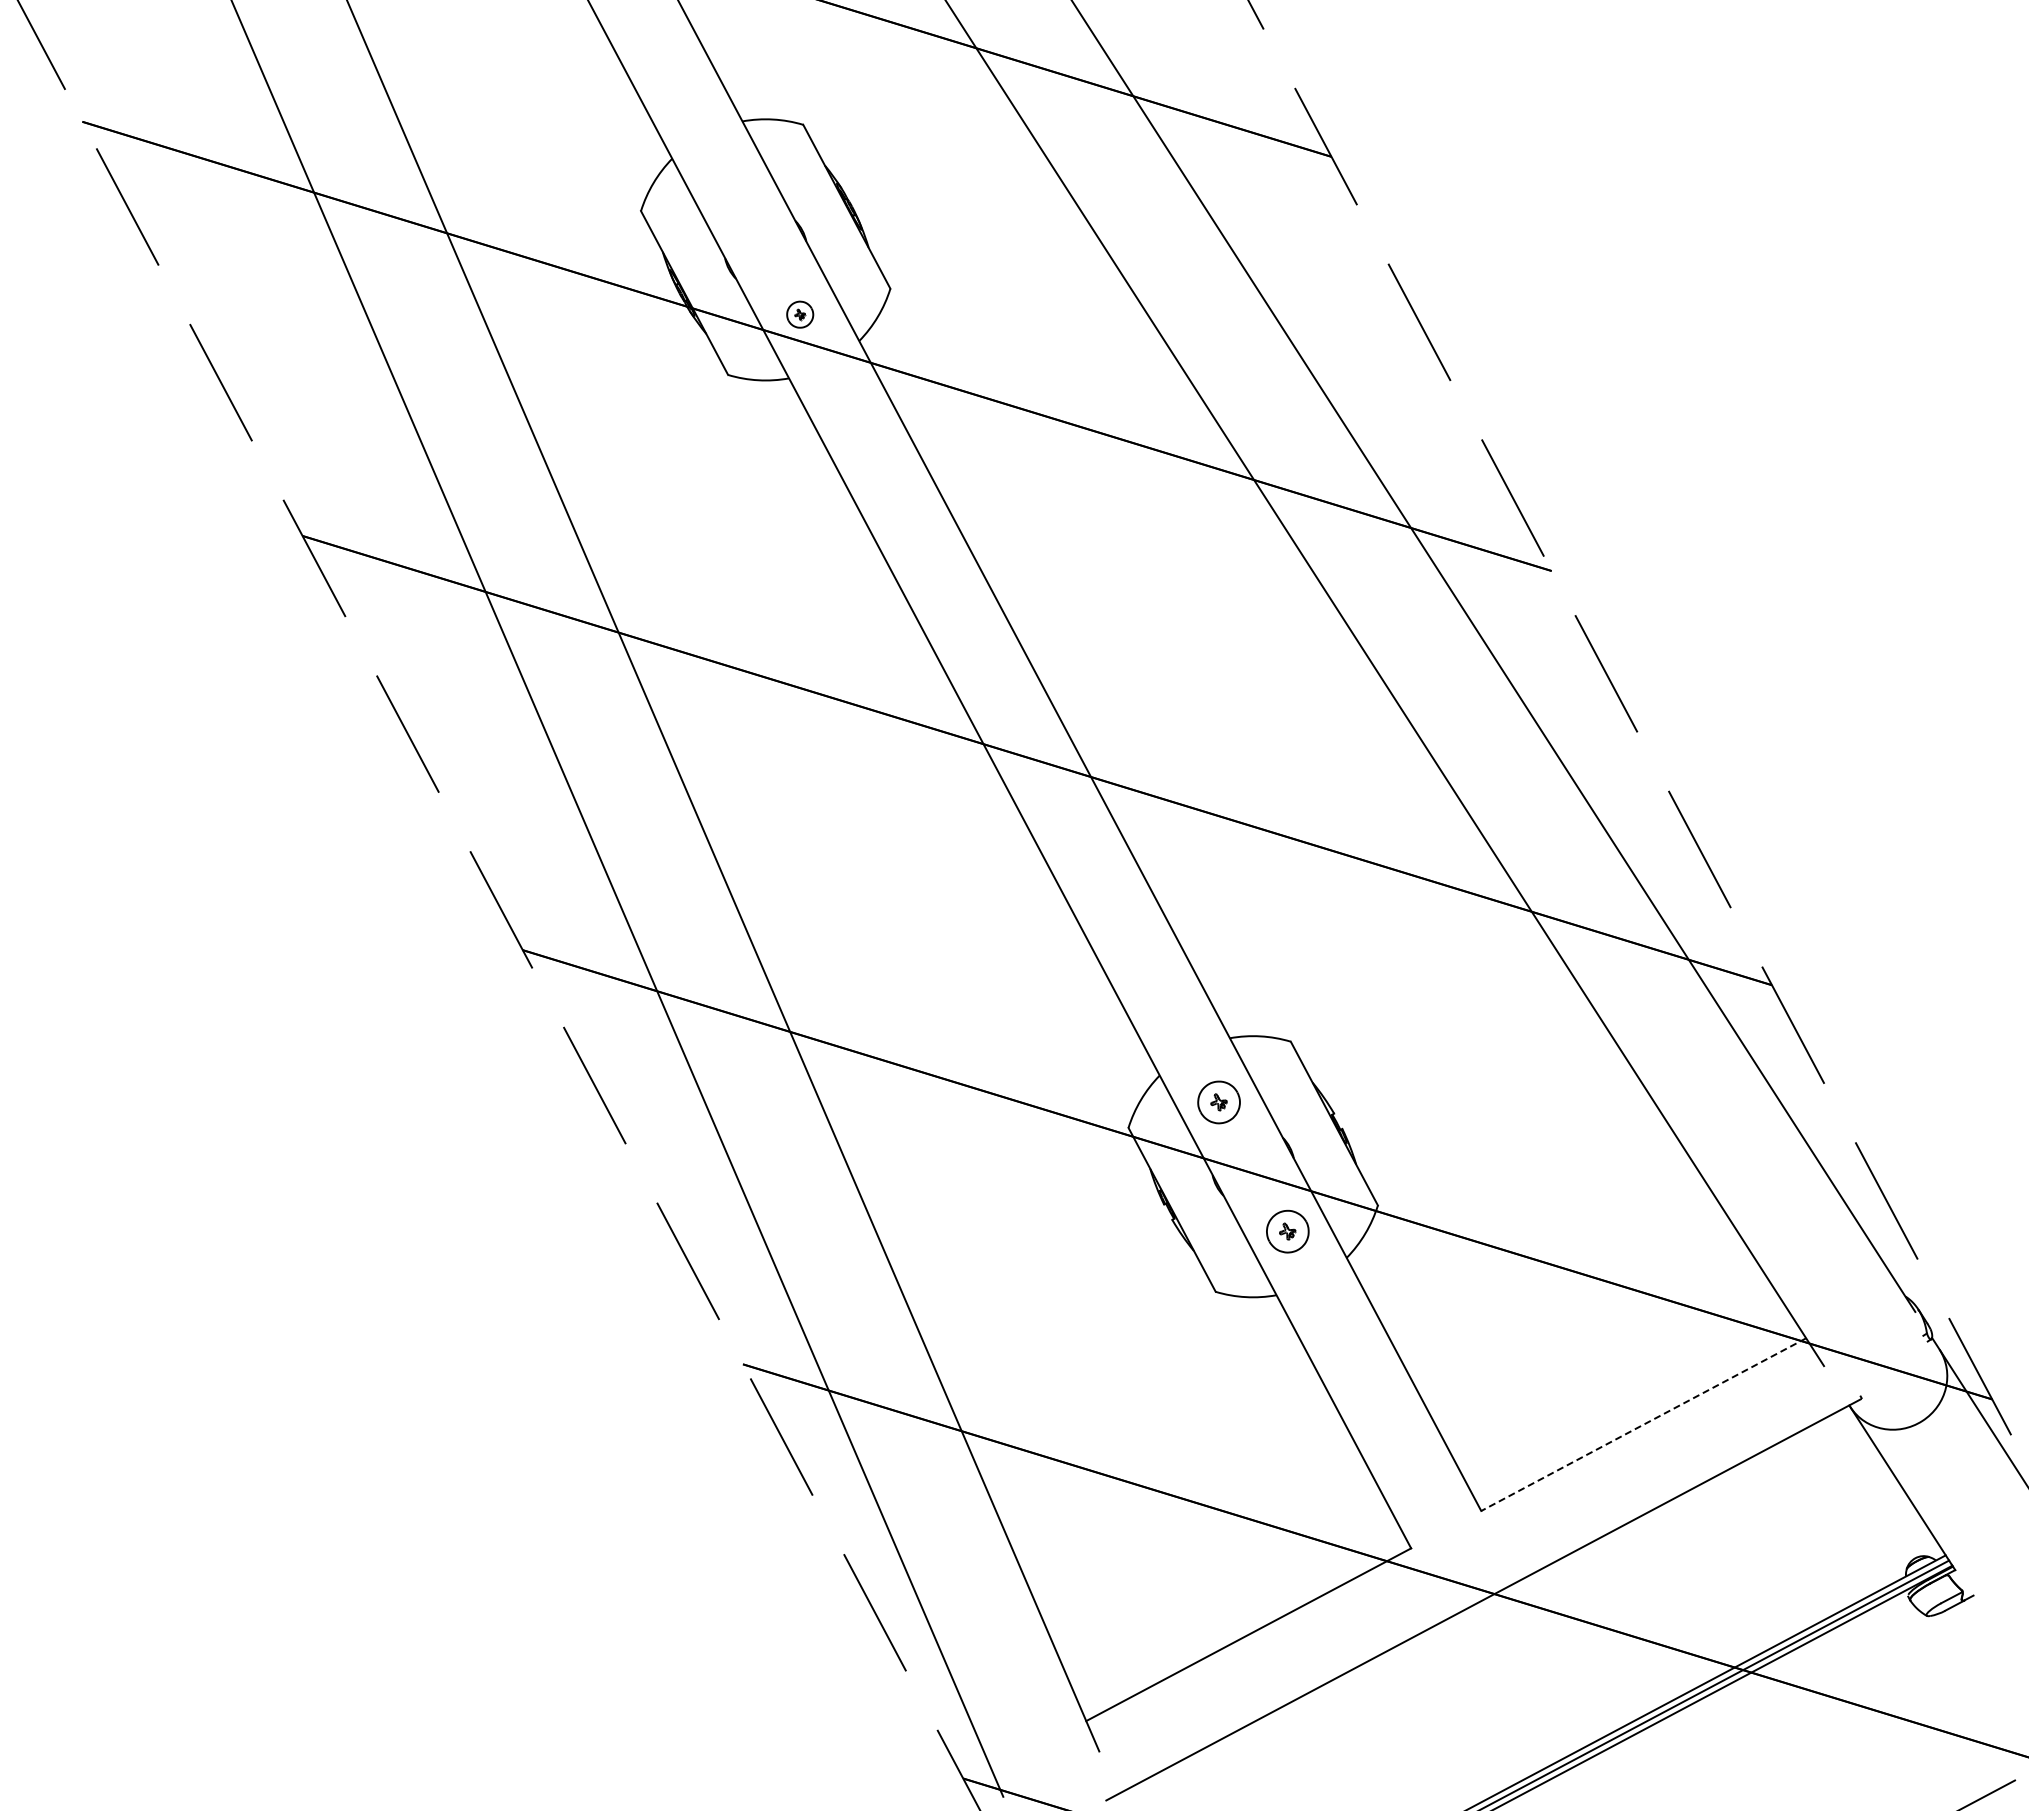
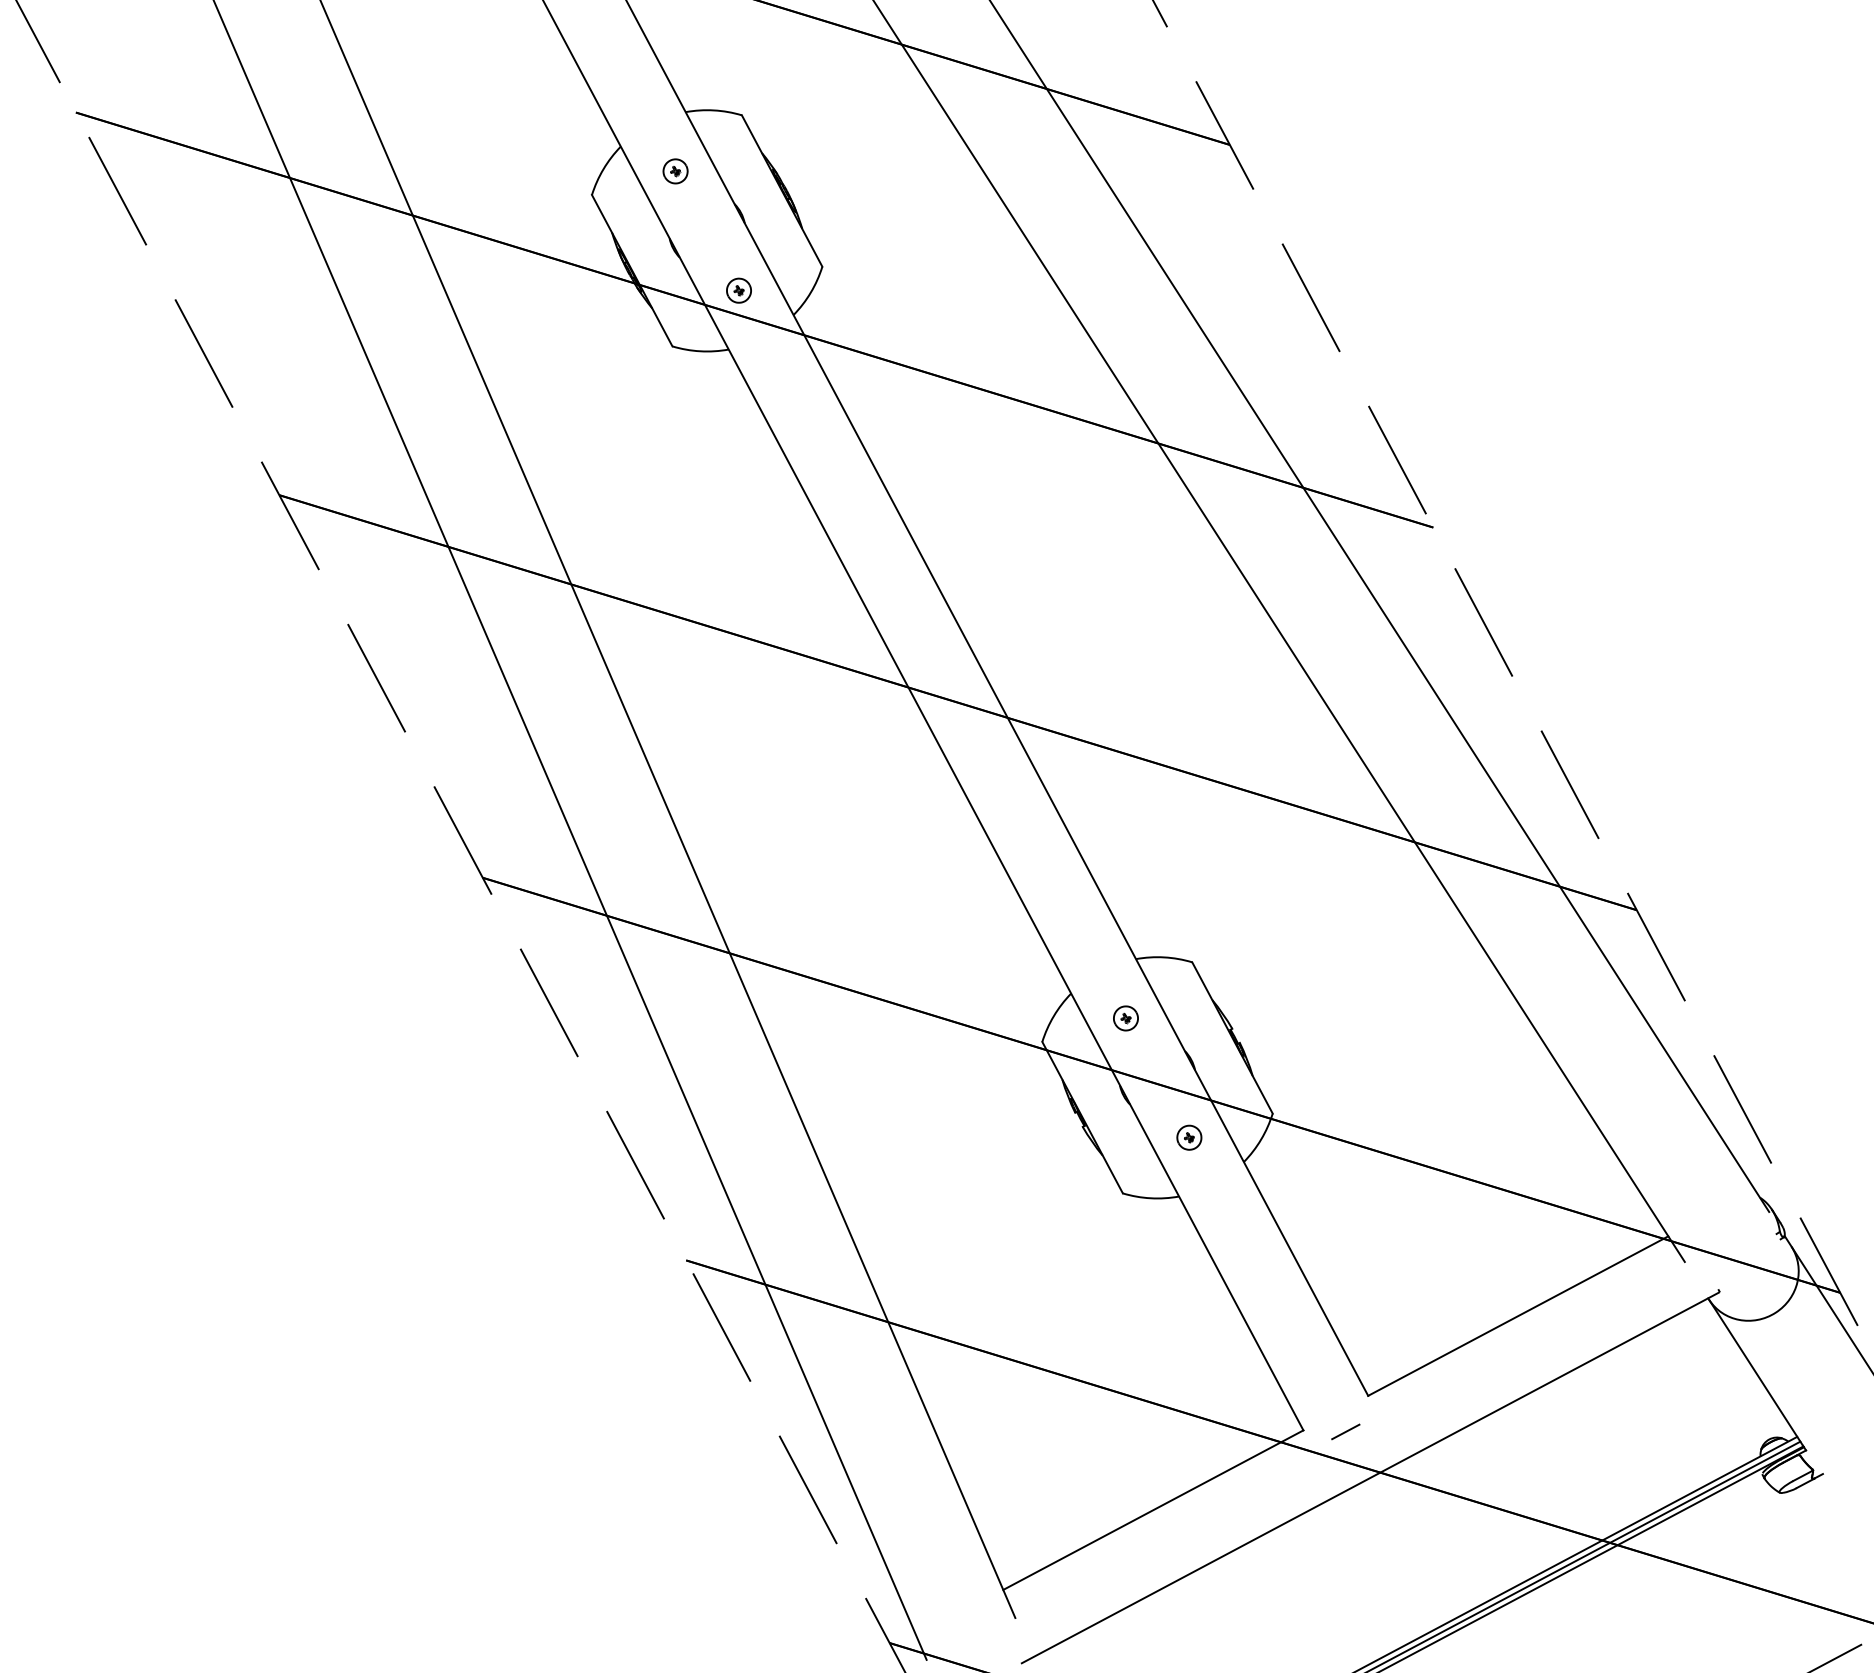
part: (731, 185) -> (675, 171), added
part: (1218, 1102) -> (1125, 1018), size x0.62
part: (1287, 1231) -> (1189, 1137), size x0.62
line: (1643, 1424) -> (1518, 1315), dashed -> solid
line: (1456, 1549) -> (1345, 1431), added

